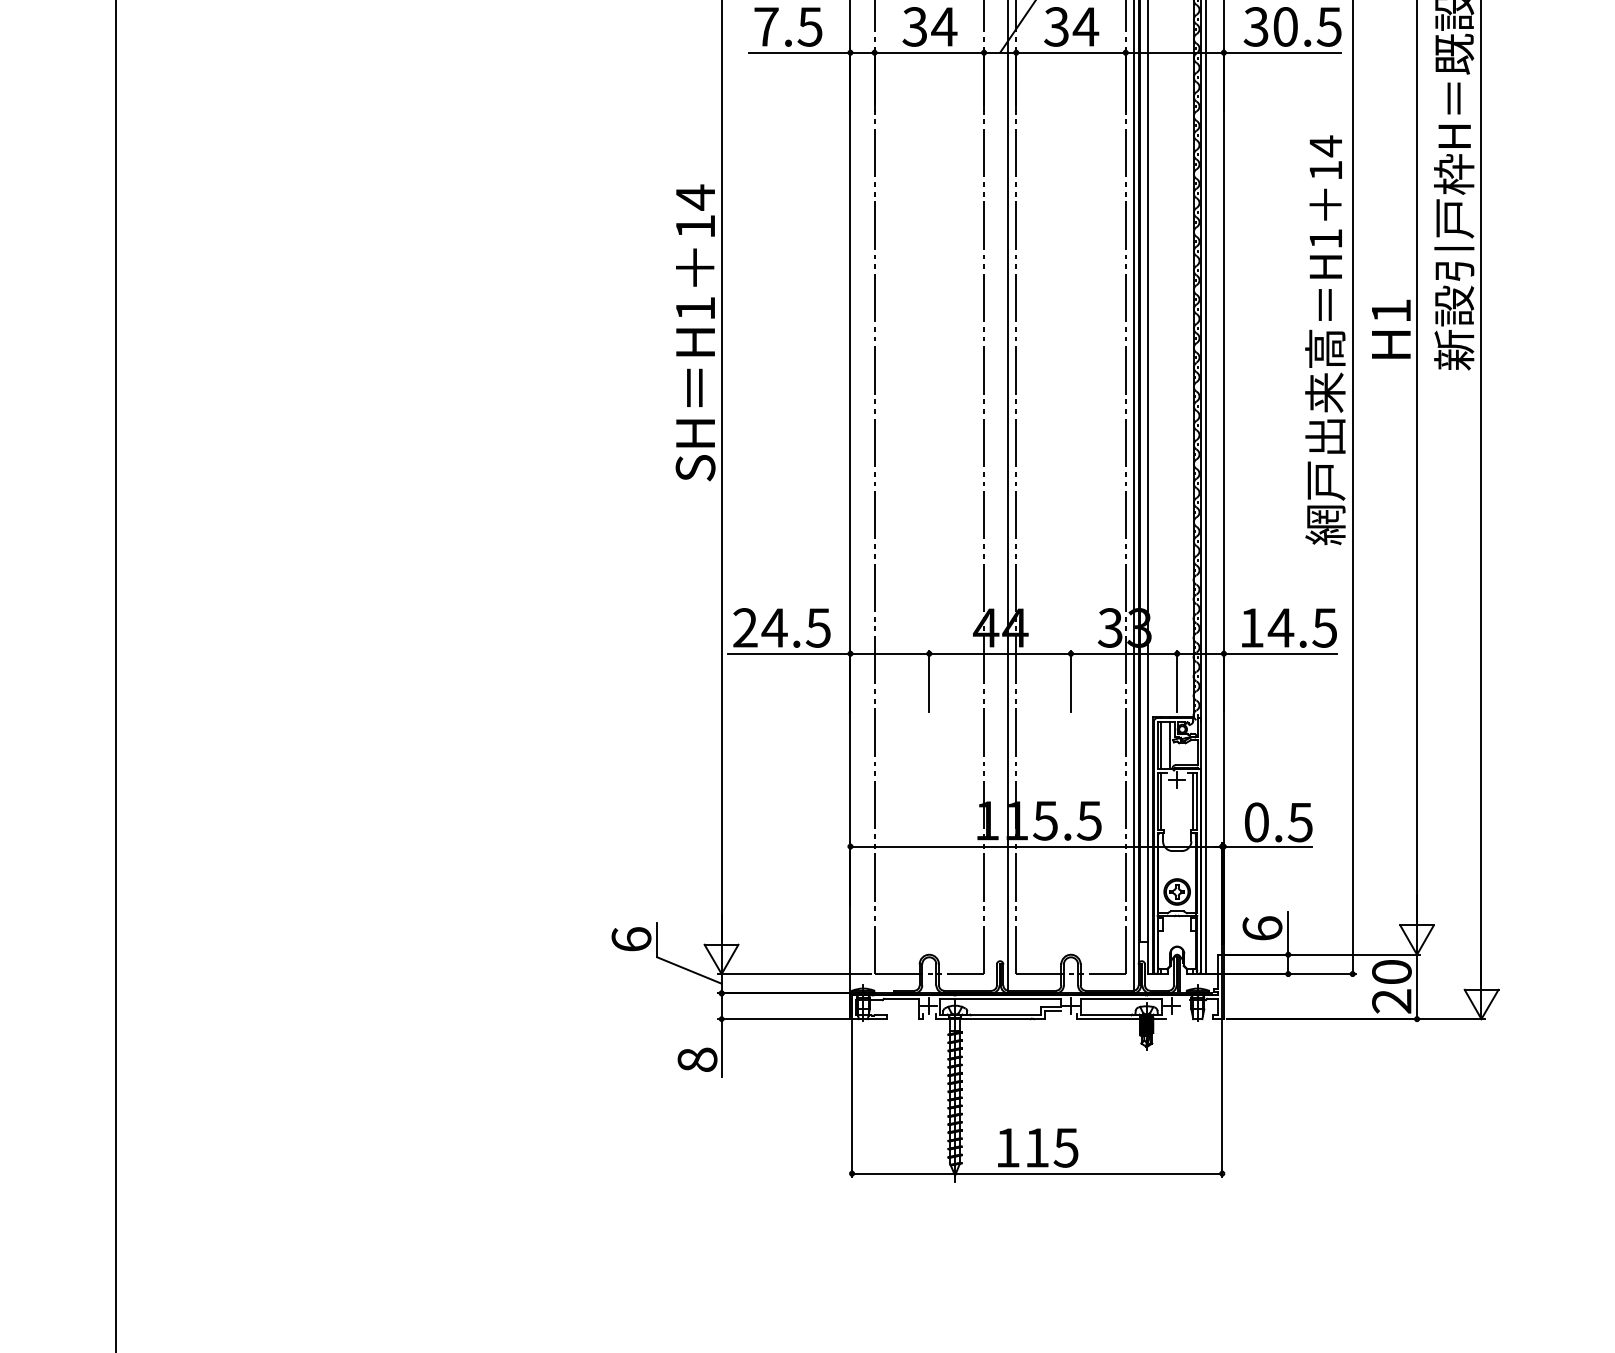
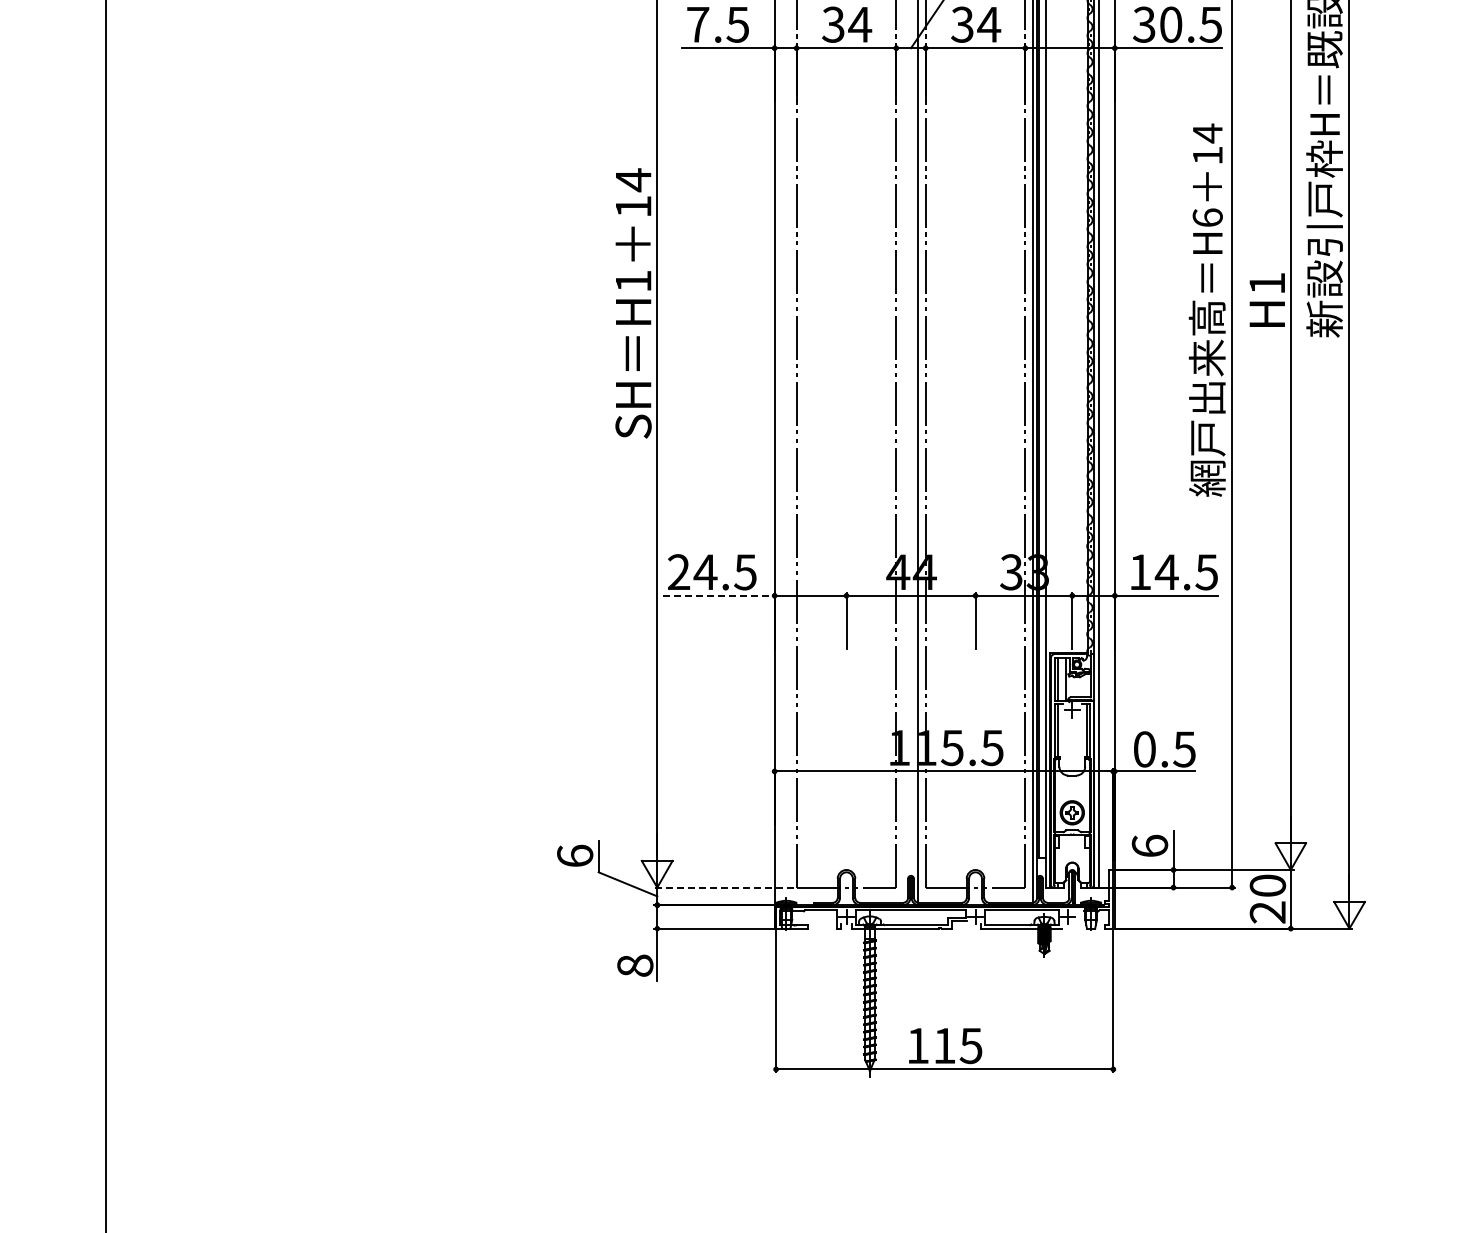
text: (1325, 238) -> (1207, 217), H1 -> H6
line: (789, 653) -> (719, 595), solid -> dashed
line: (795, 973) -> (724, 887), solid -> dashed

